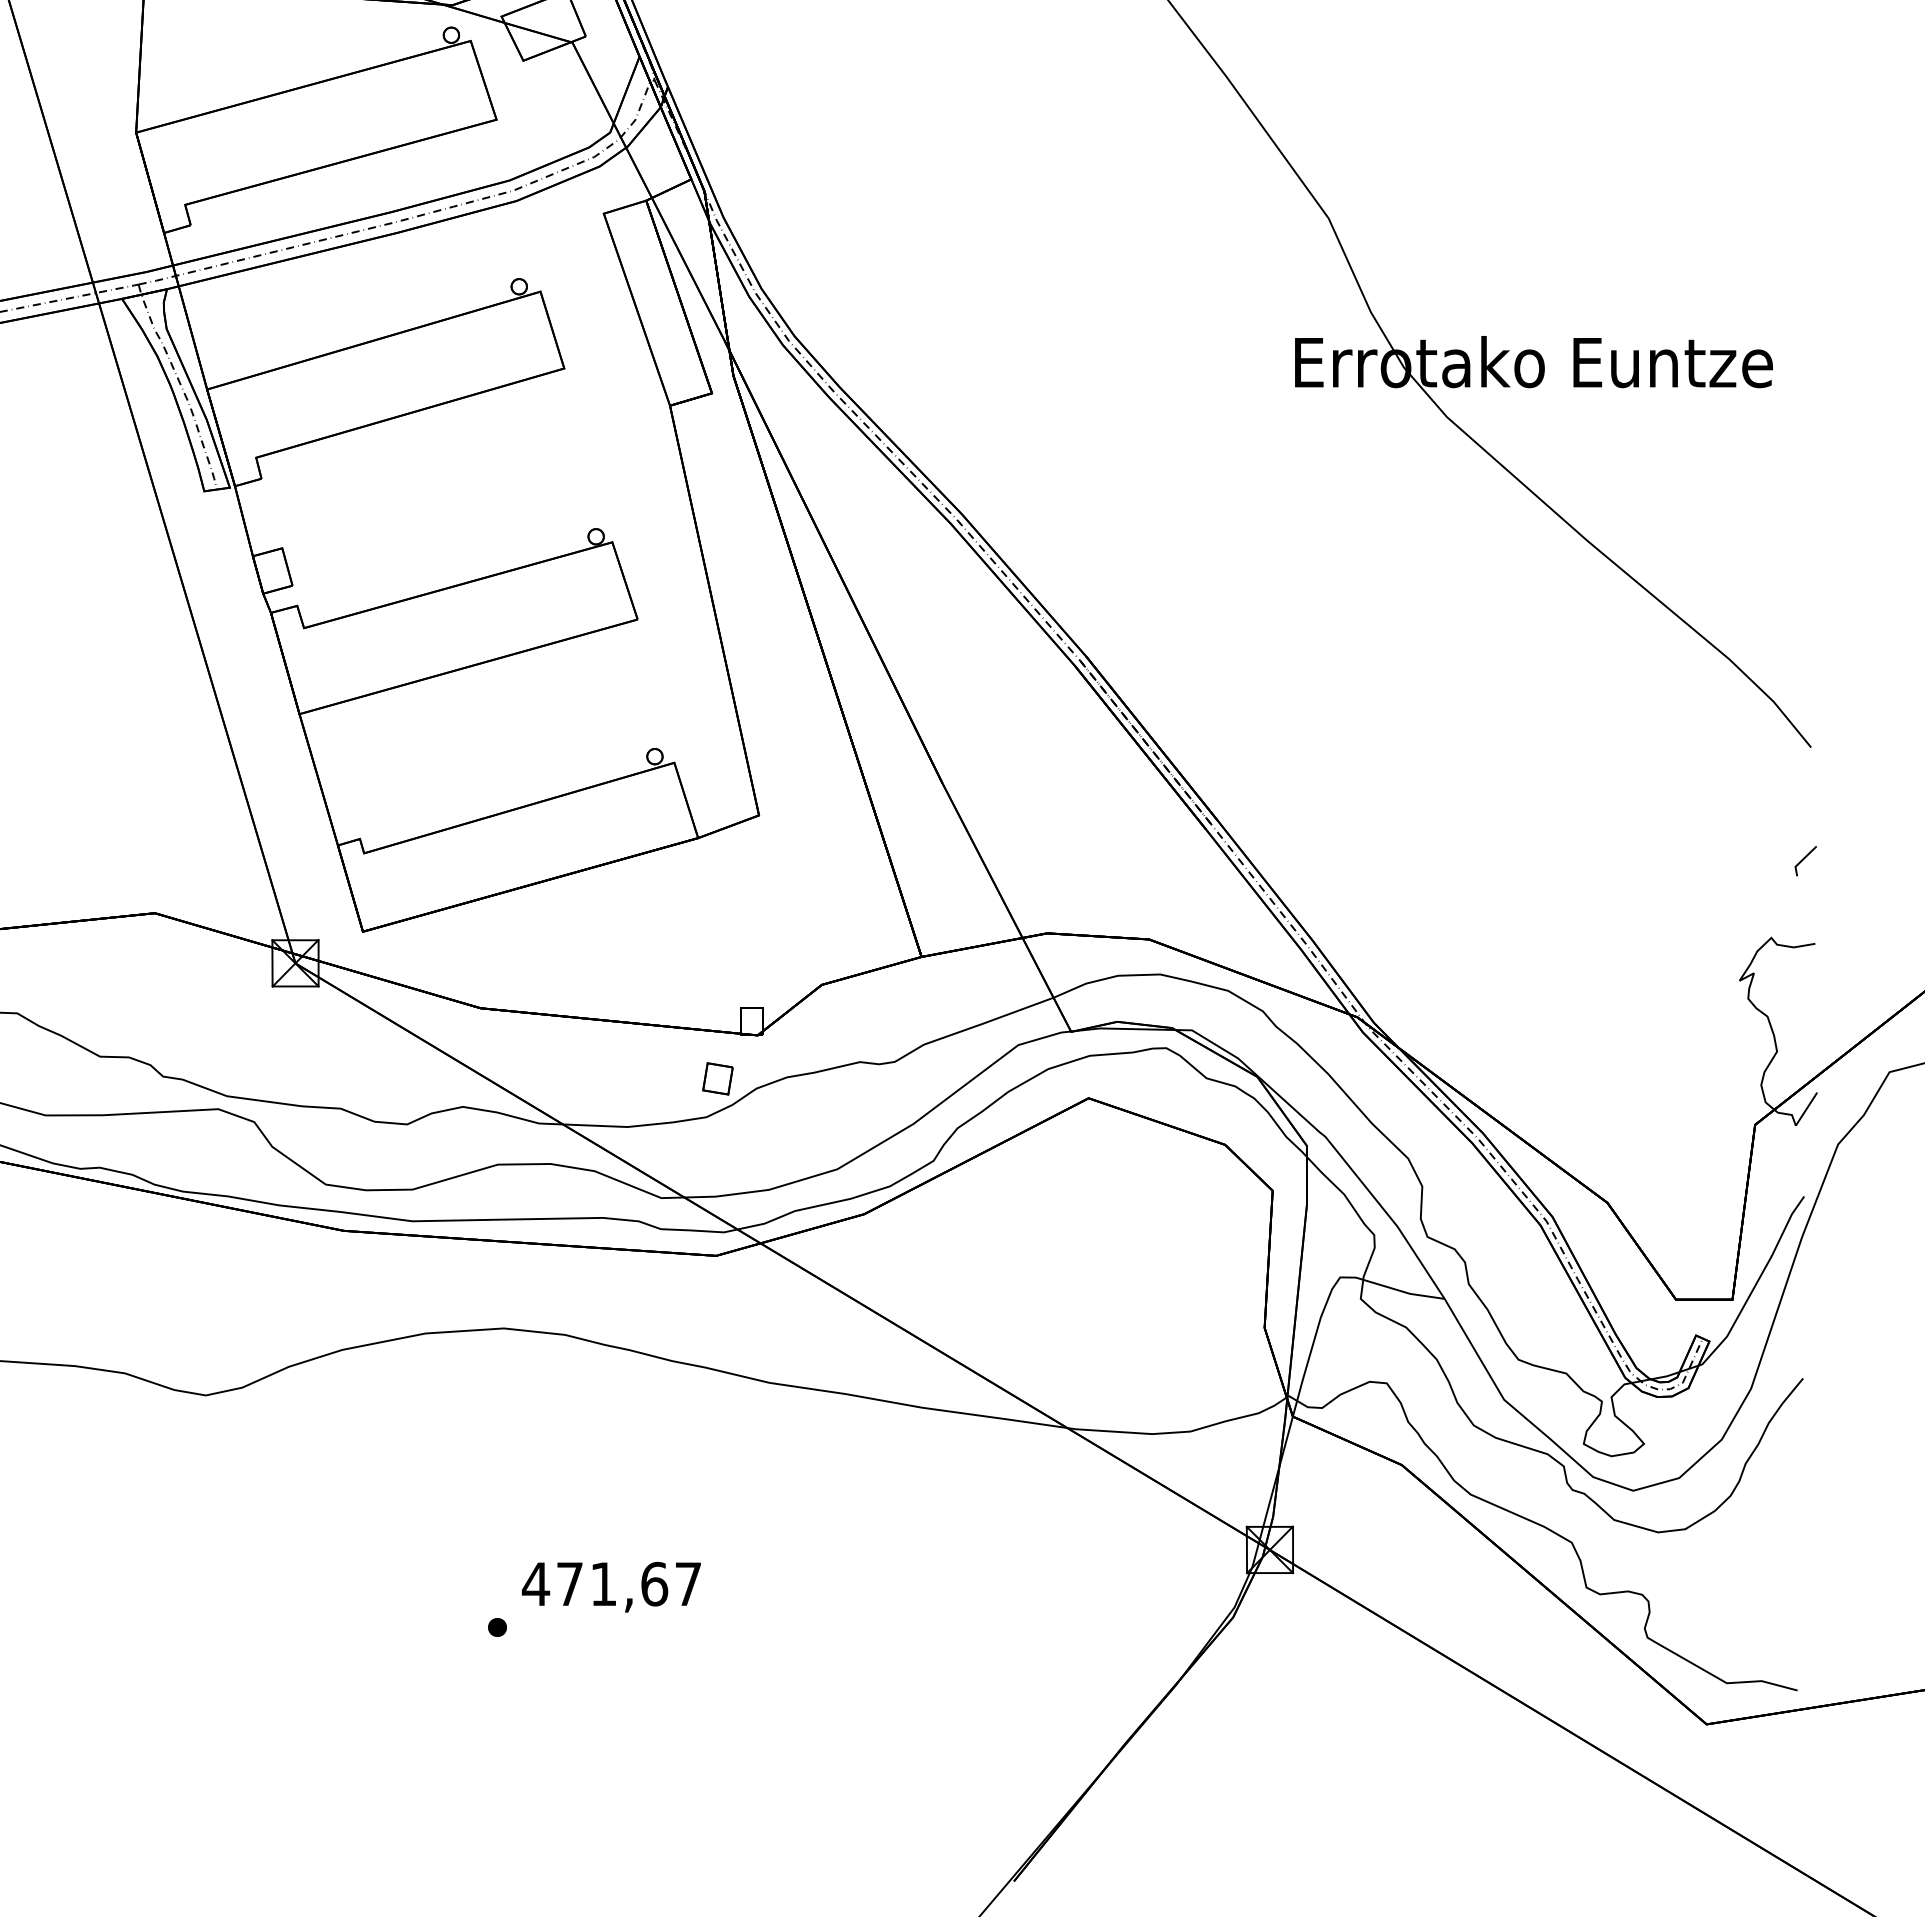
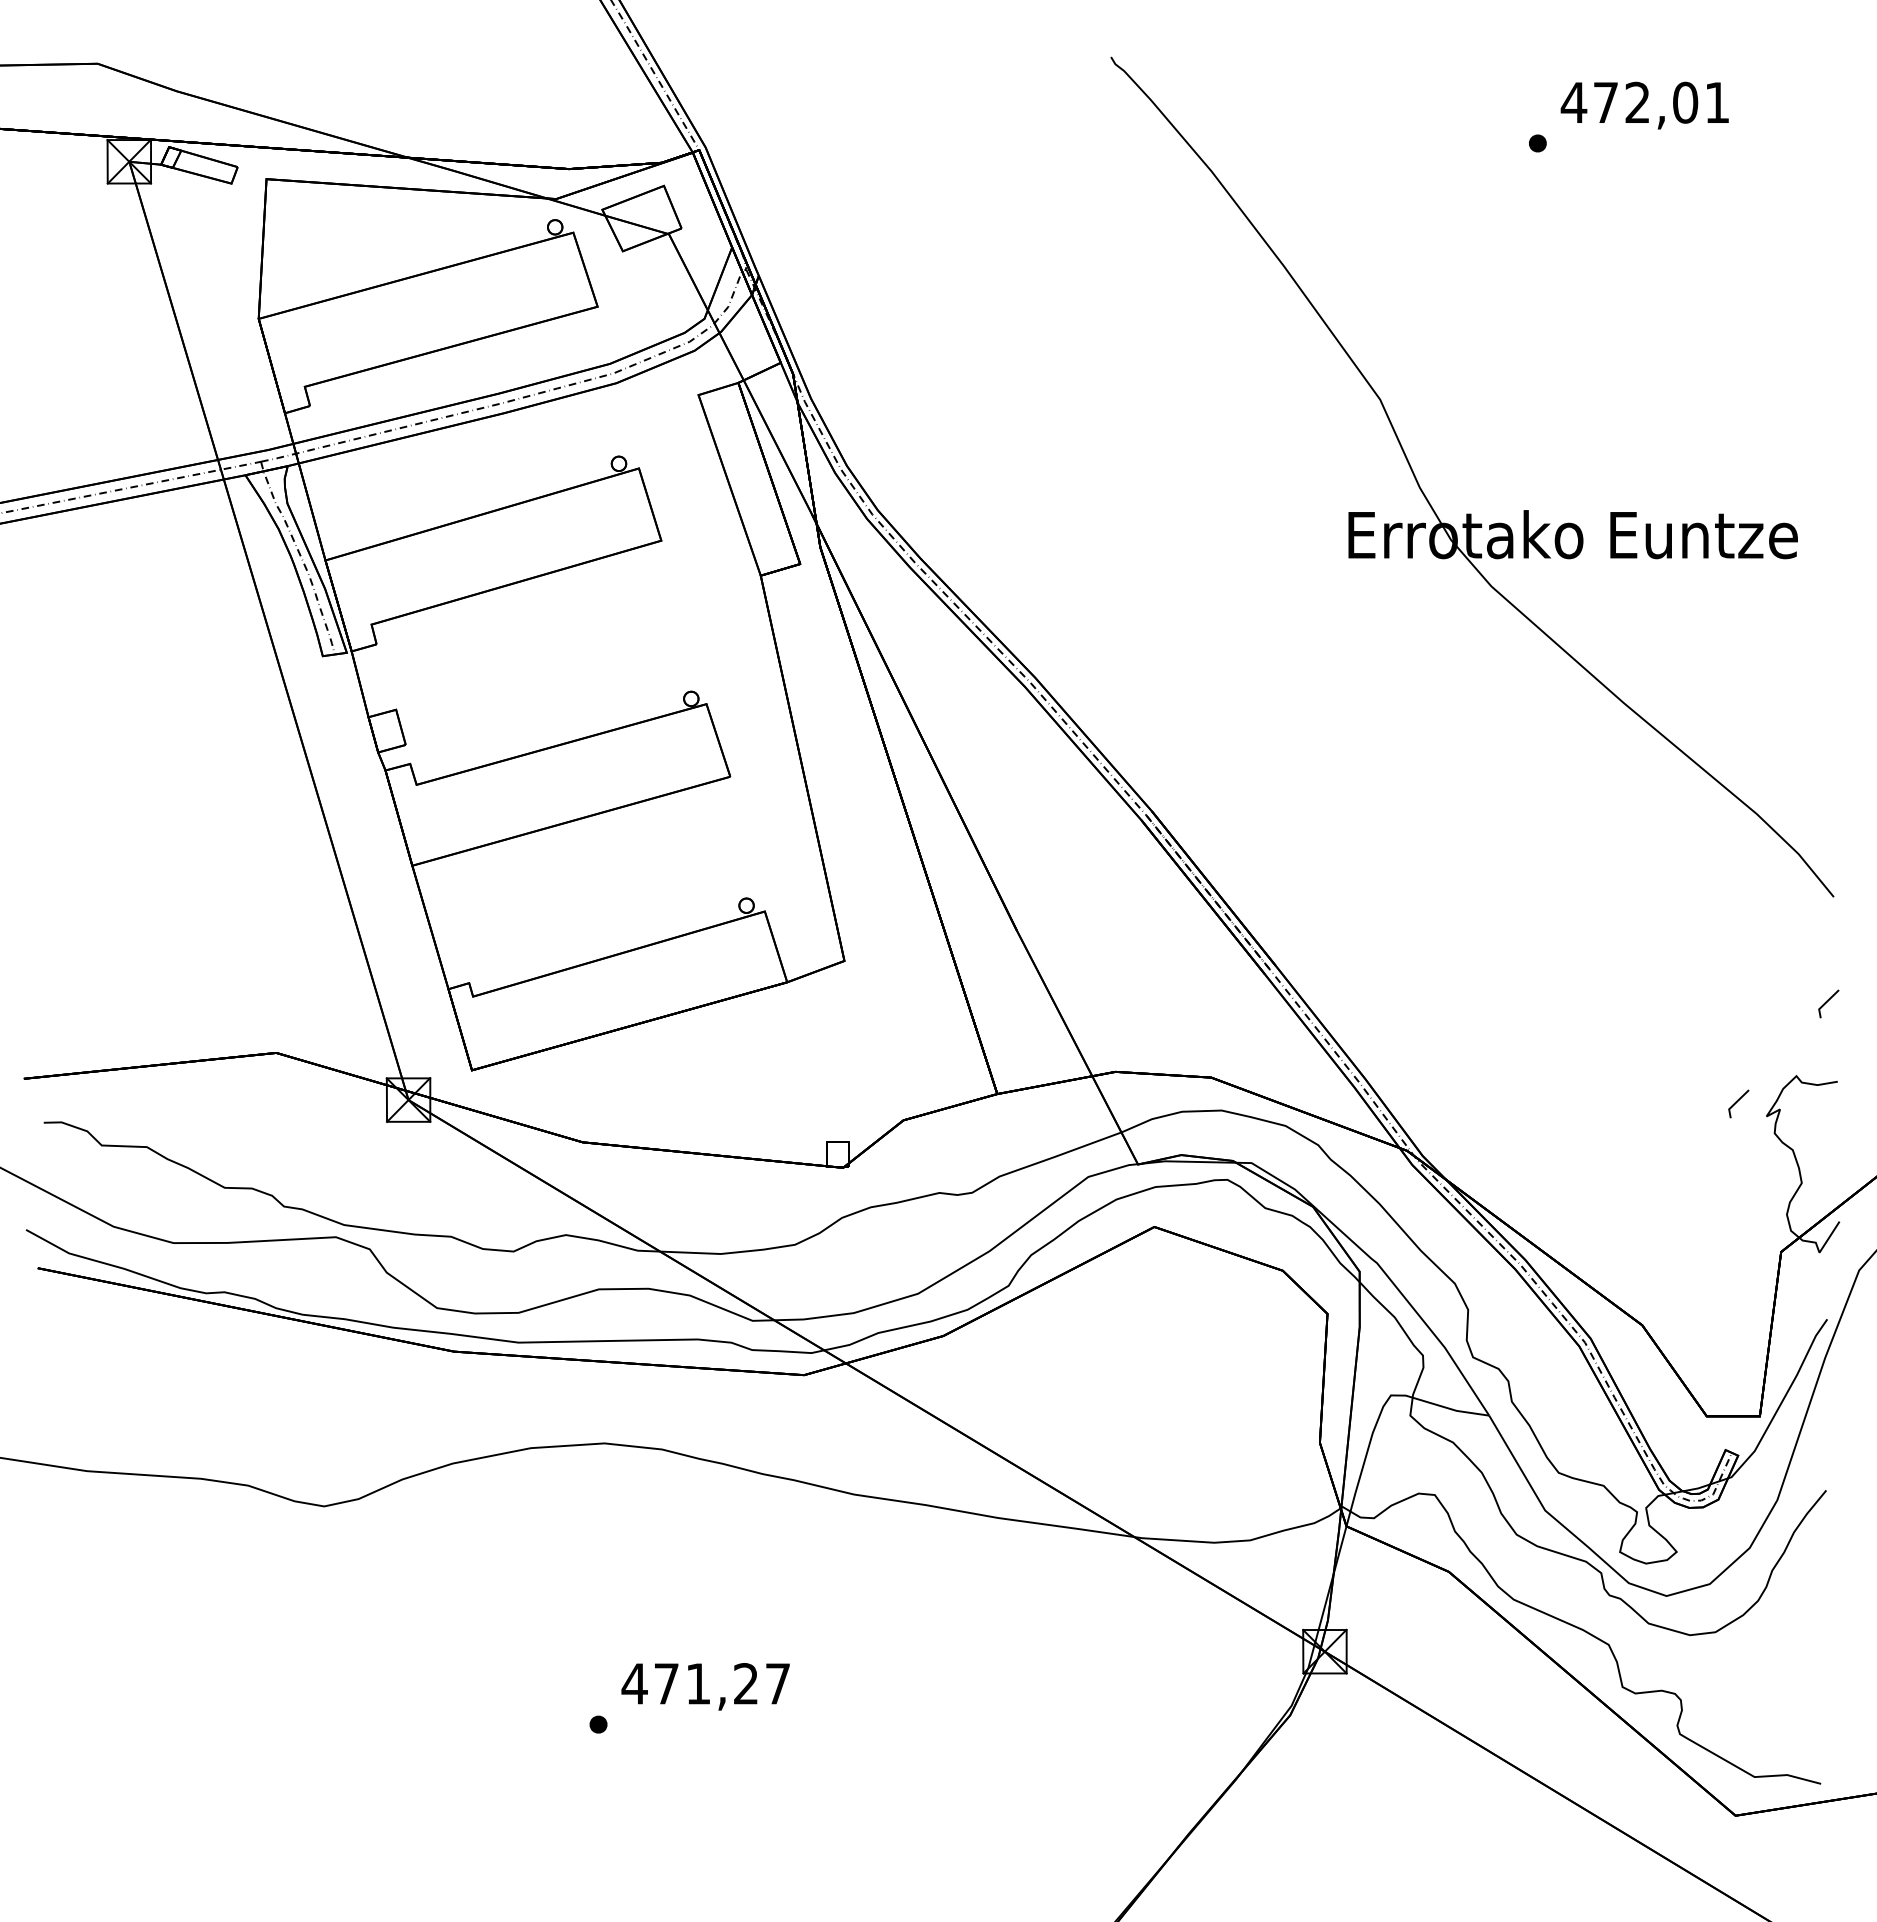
line: (1708, 965) -> (1737, 1102), added
part: (717, 1078) -> (805, 1208), removed
text: (654, 1583) -> (746, 1683), 471,67 -> 471,27

